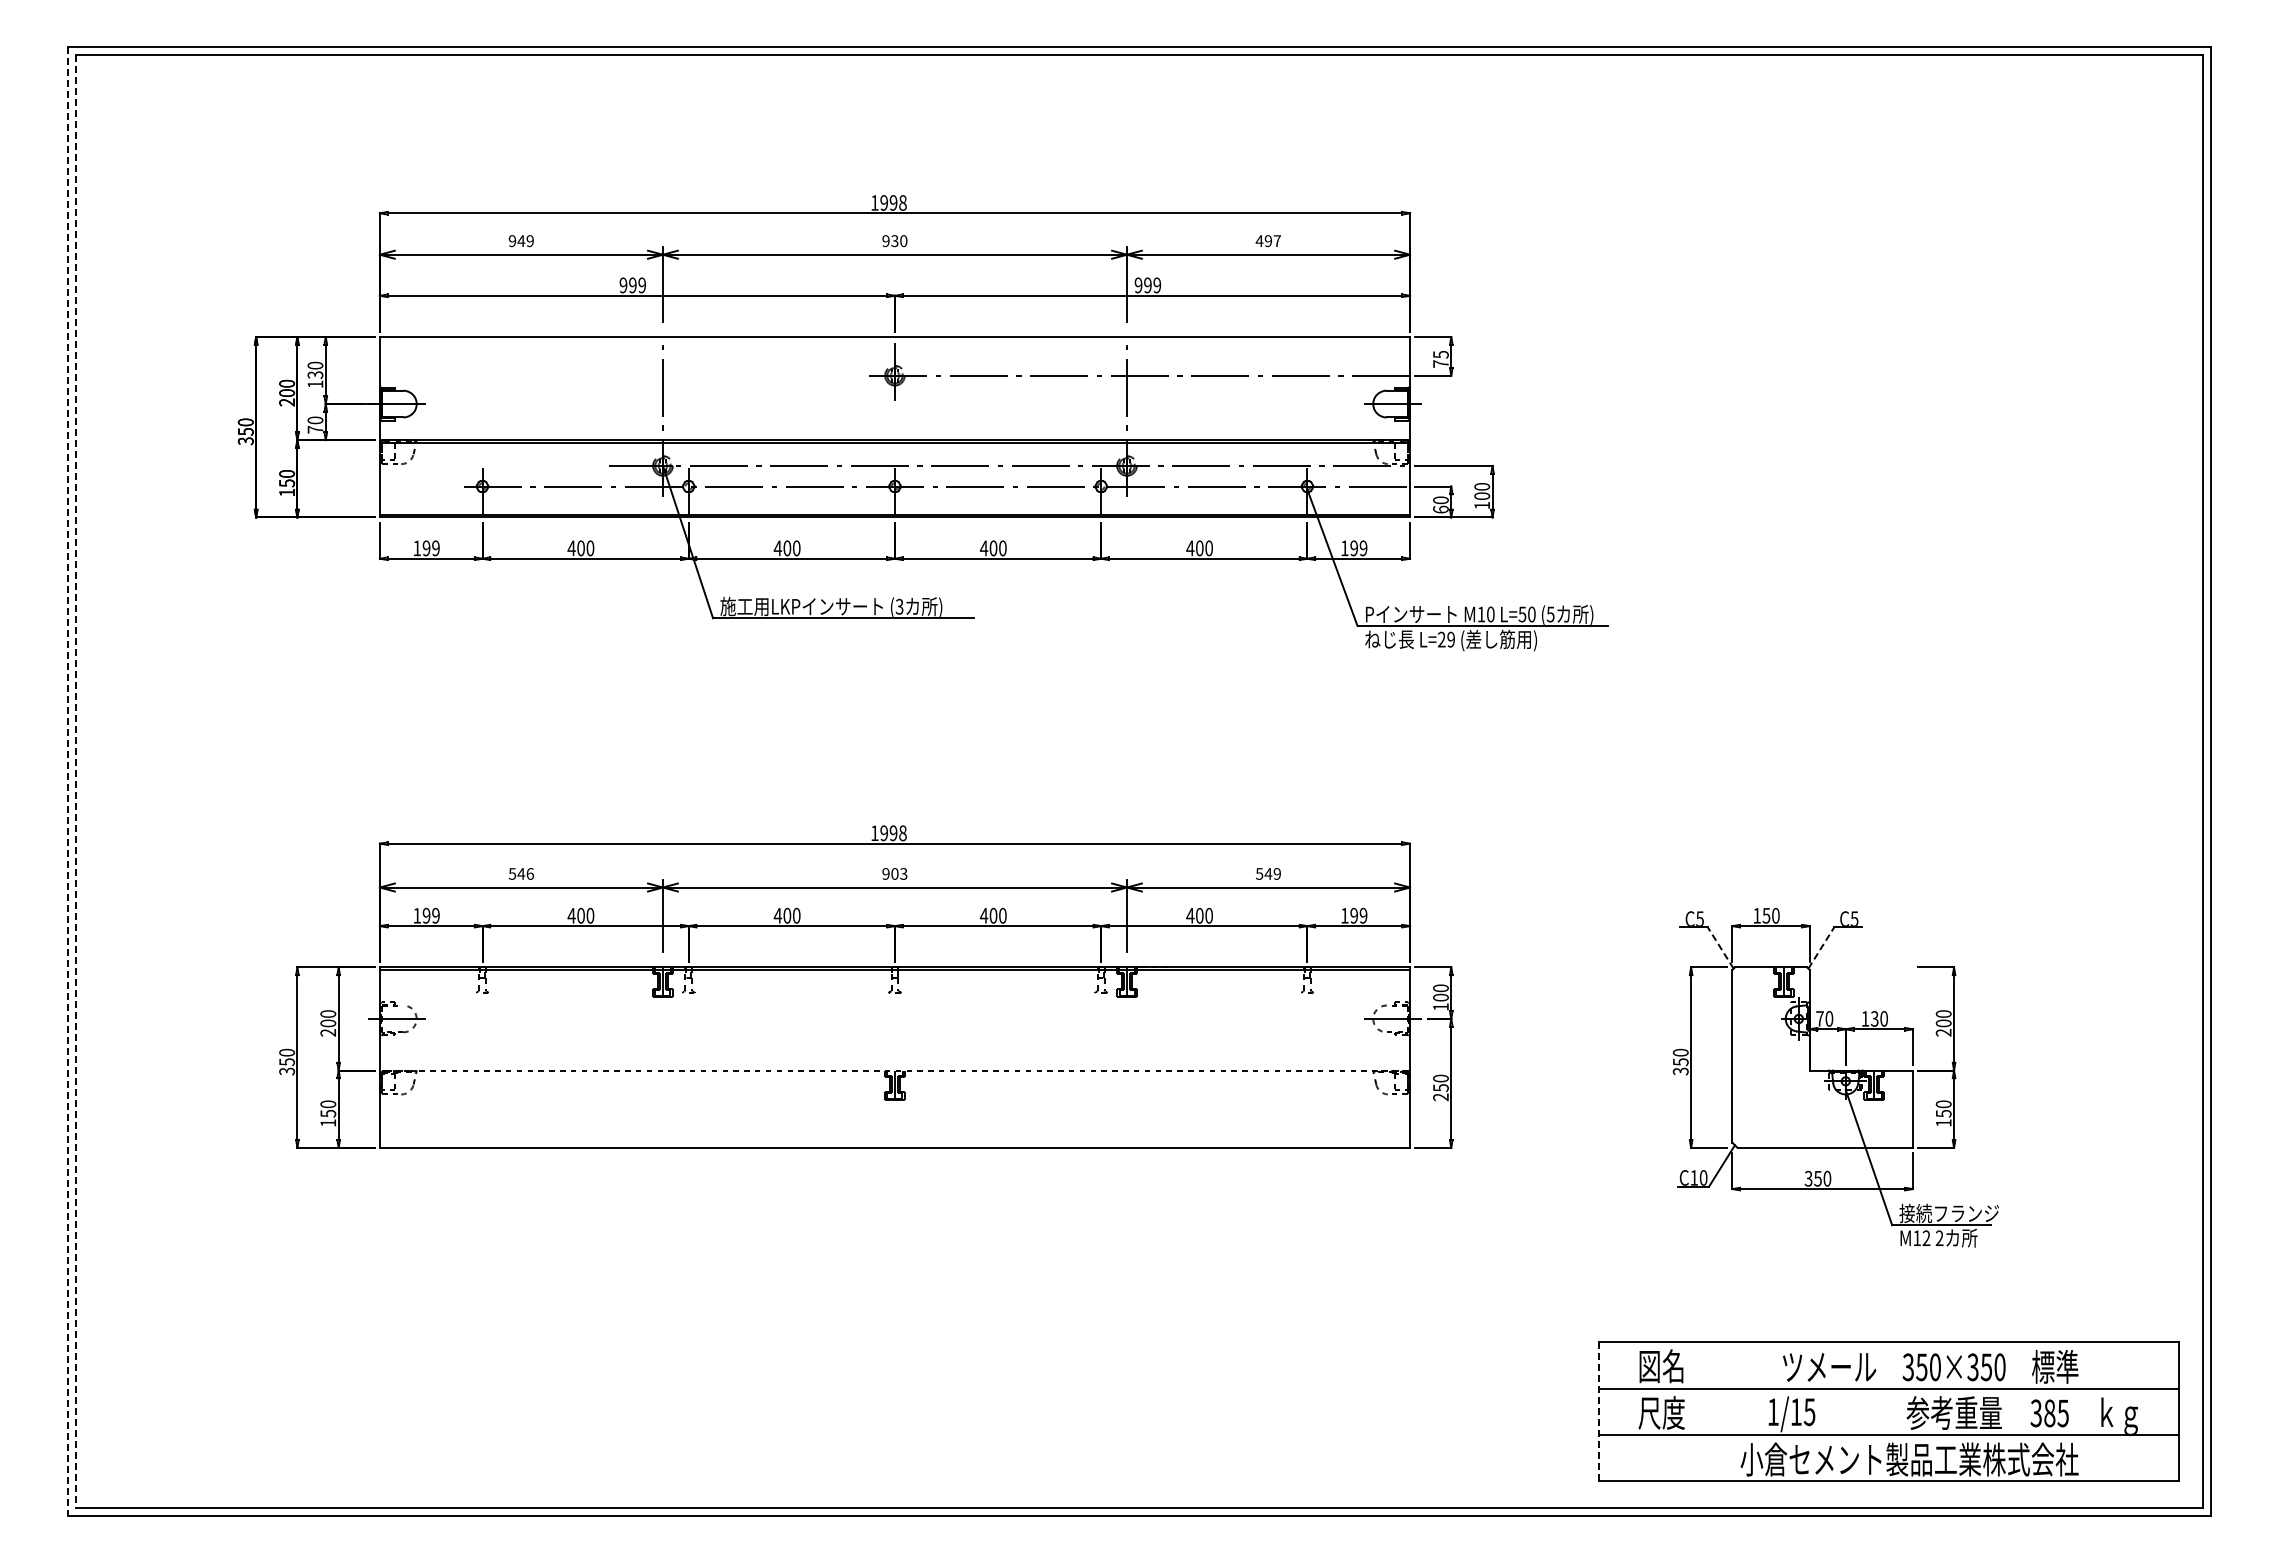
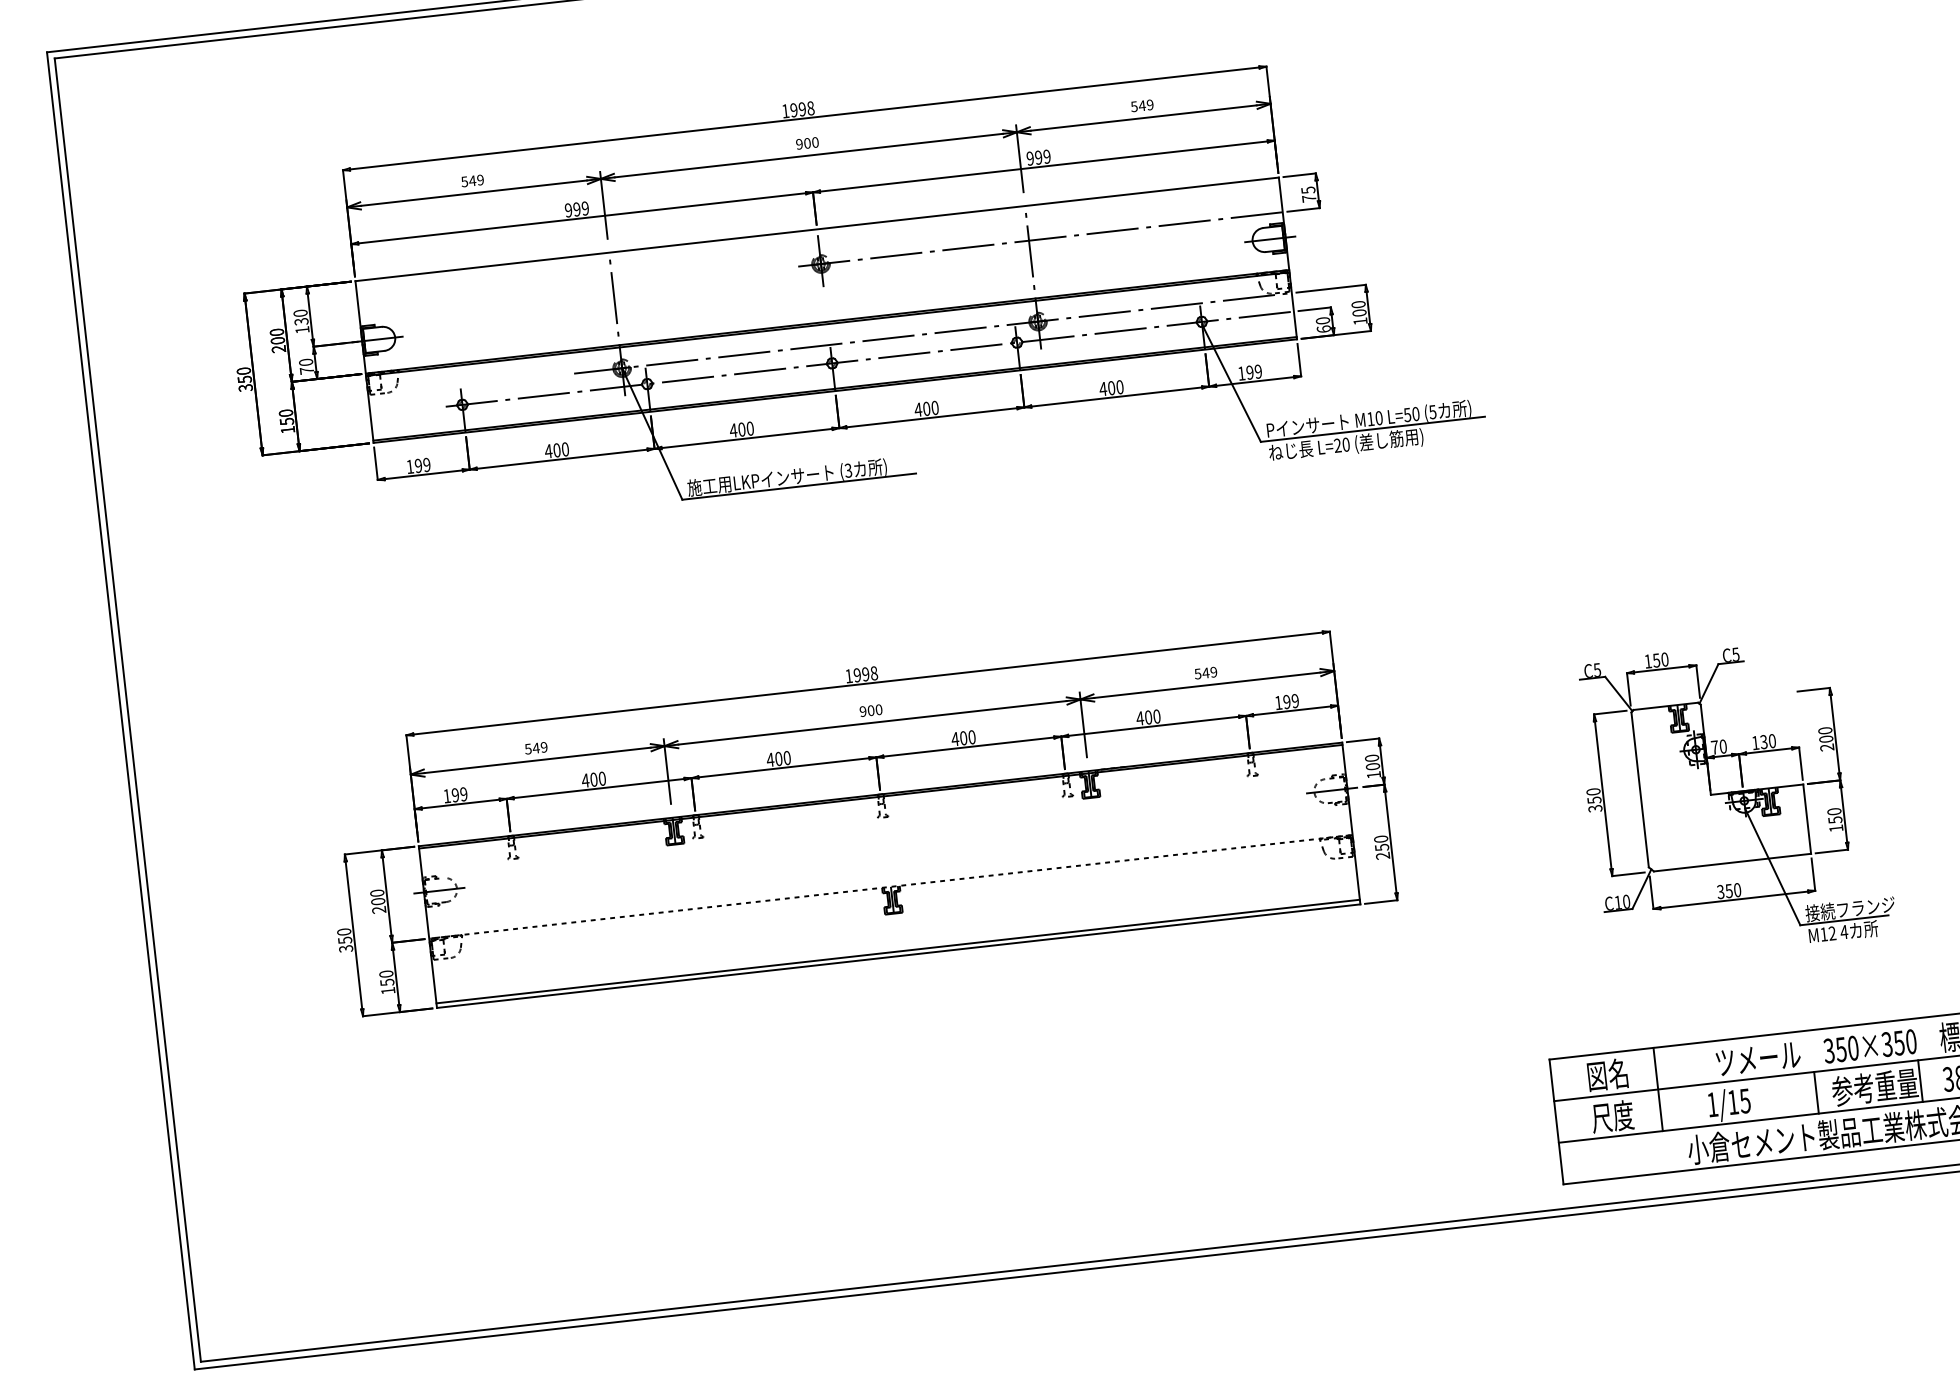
text: (512, 240) -> (464, 181), 949 -> 549
text: (894, 240) -> (807, 142), 930 -> 900
text: (1267, 241) -> (1141, 106), 497 -> 549
text: (1450, 639) -> (1345, 444), L=29 -> L=20
line: (68, 781) -> (121, 710), dashed -> solid
line: (76, 781) -> (128, 710), dashed -> solid
text: (529, 873) -> (543, 746), 546 -> 549
text: (903, 873) -> (878, 709), 903 -> 900
line: (1720, 947) -> (1618, 693), dashed -> solid
line: (1821, 947) -> (1709, 683), dashed -> solid
line: (894, 1142) -> (897, 951), added
text: (1939, 1237) -> (1843, 931), 2 -> 4
line: (1715, 1388) -> (1658, 1089), added
line: (1599, 1411) -> (1556, 1121), dashed -> solid
line: (1889, 1411) -> (1816, 1092), added
line: (2005, 1411) -> (1920, 1080), added

